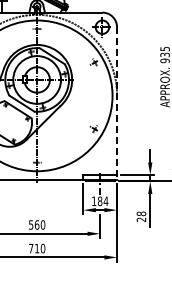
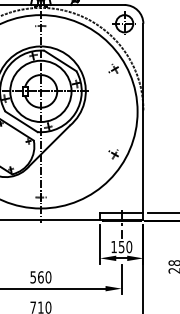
line: (117, 104) -> (143, 122), dashed -> solid
text: (102, 201) -> (124, 247), 184 -> 150

